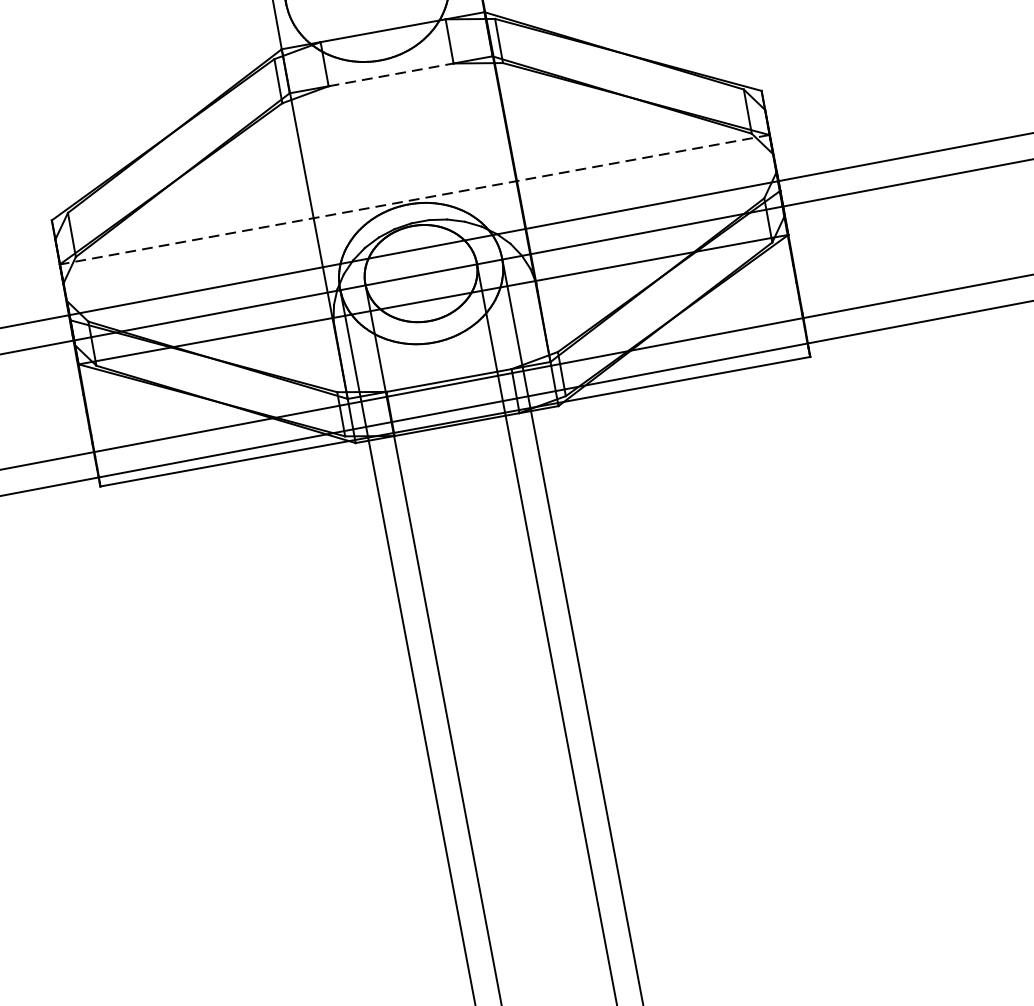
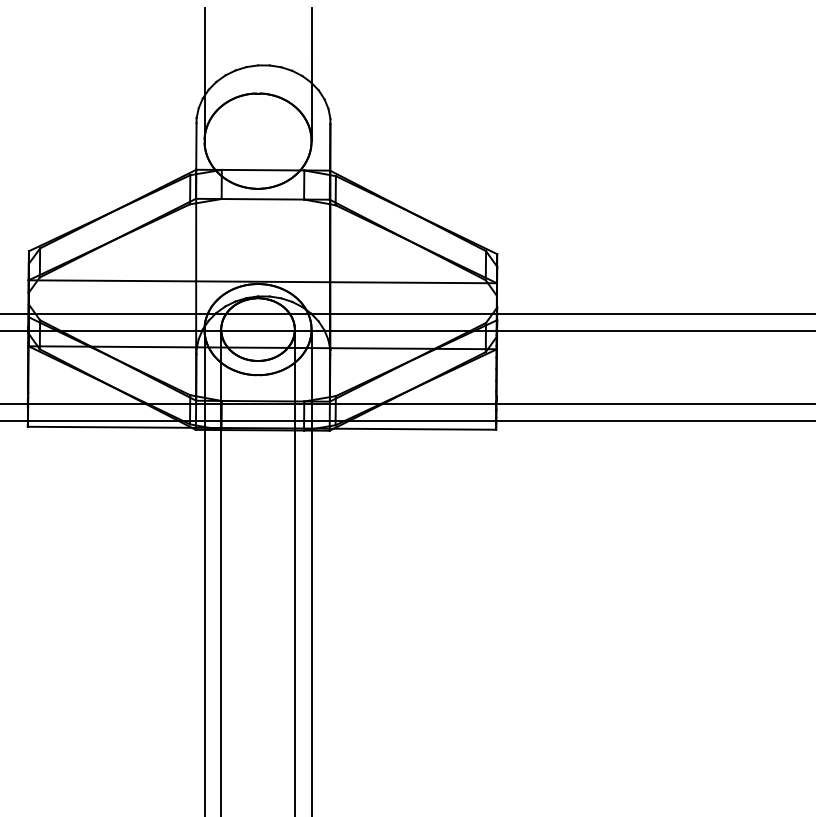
line: (392, 75) -> (263, 199), dashed -> solid
line: (414, 199) -> (262, 281), dashed -> solid

